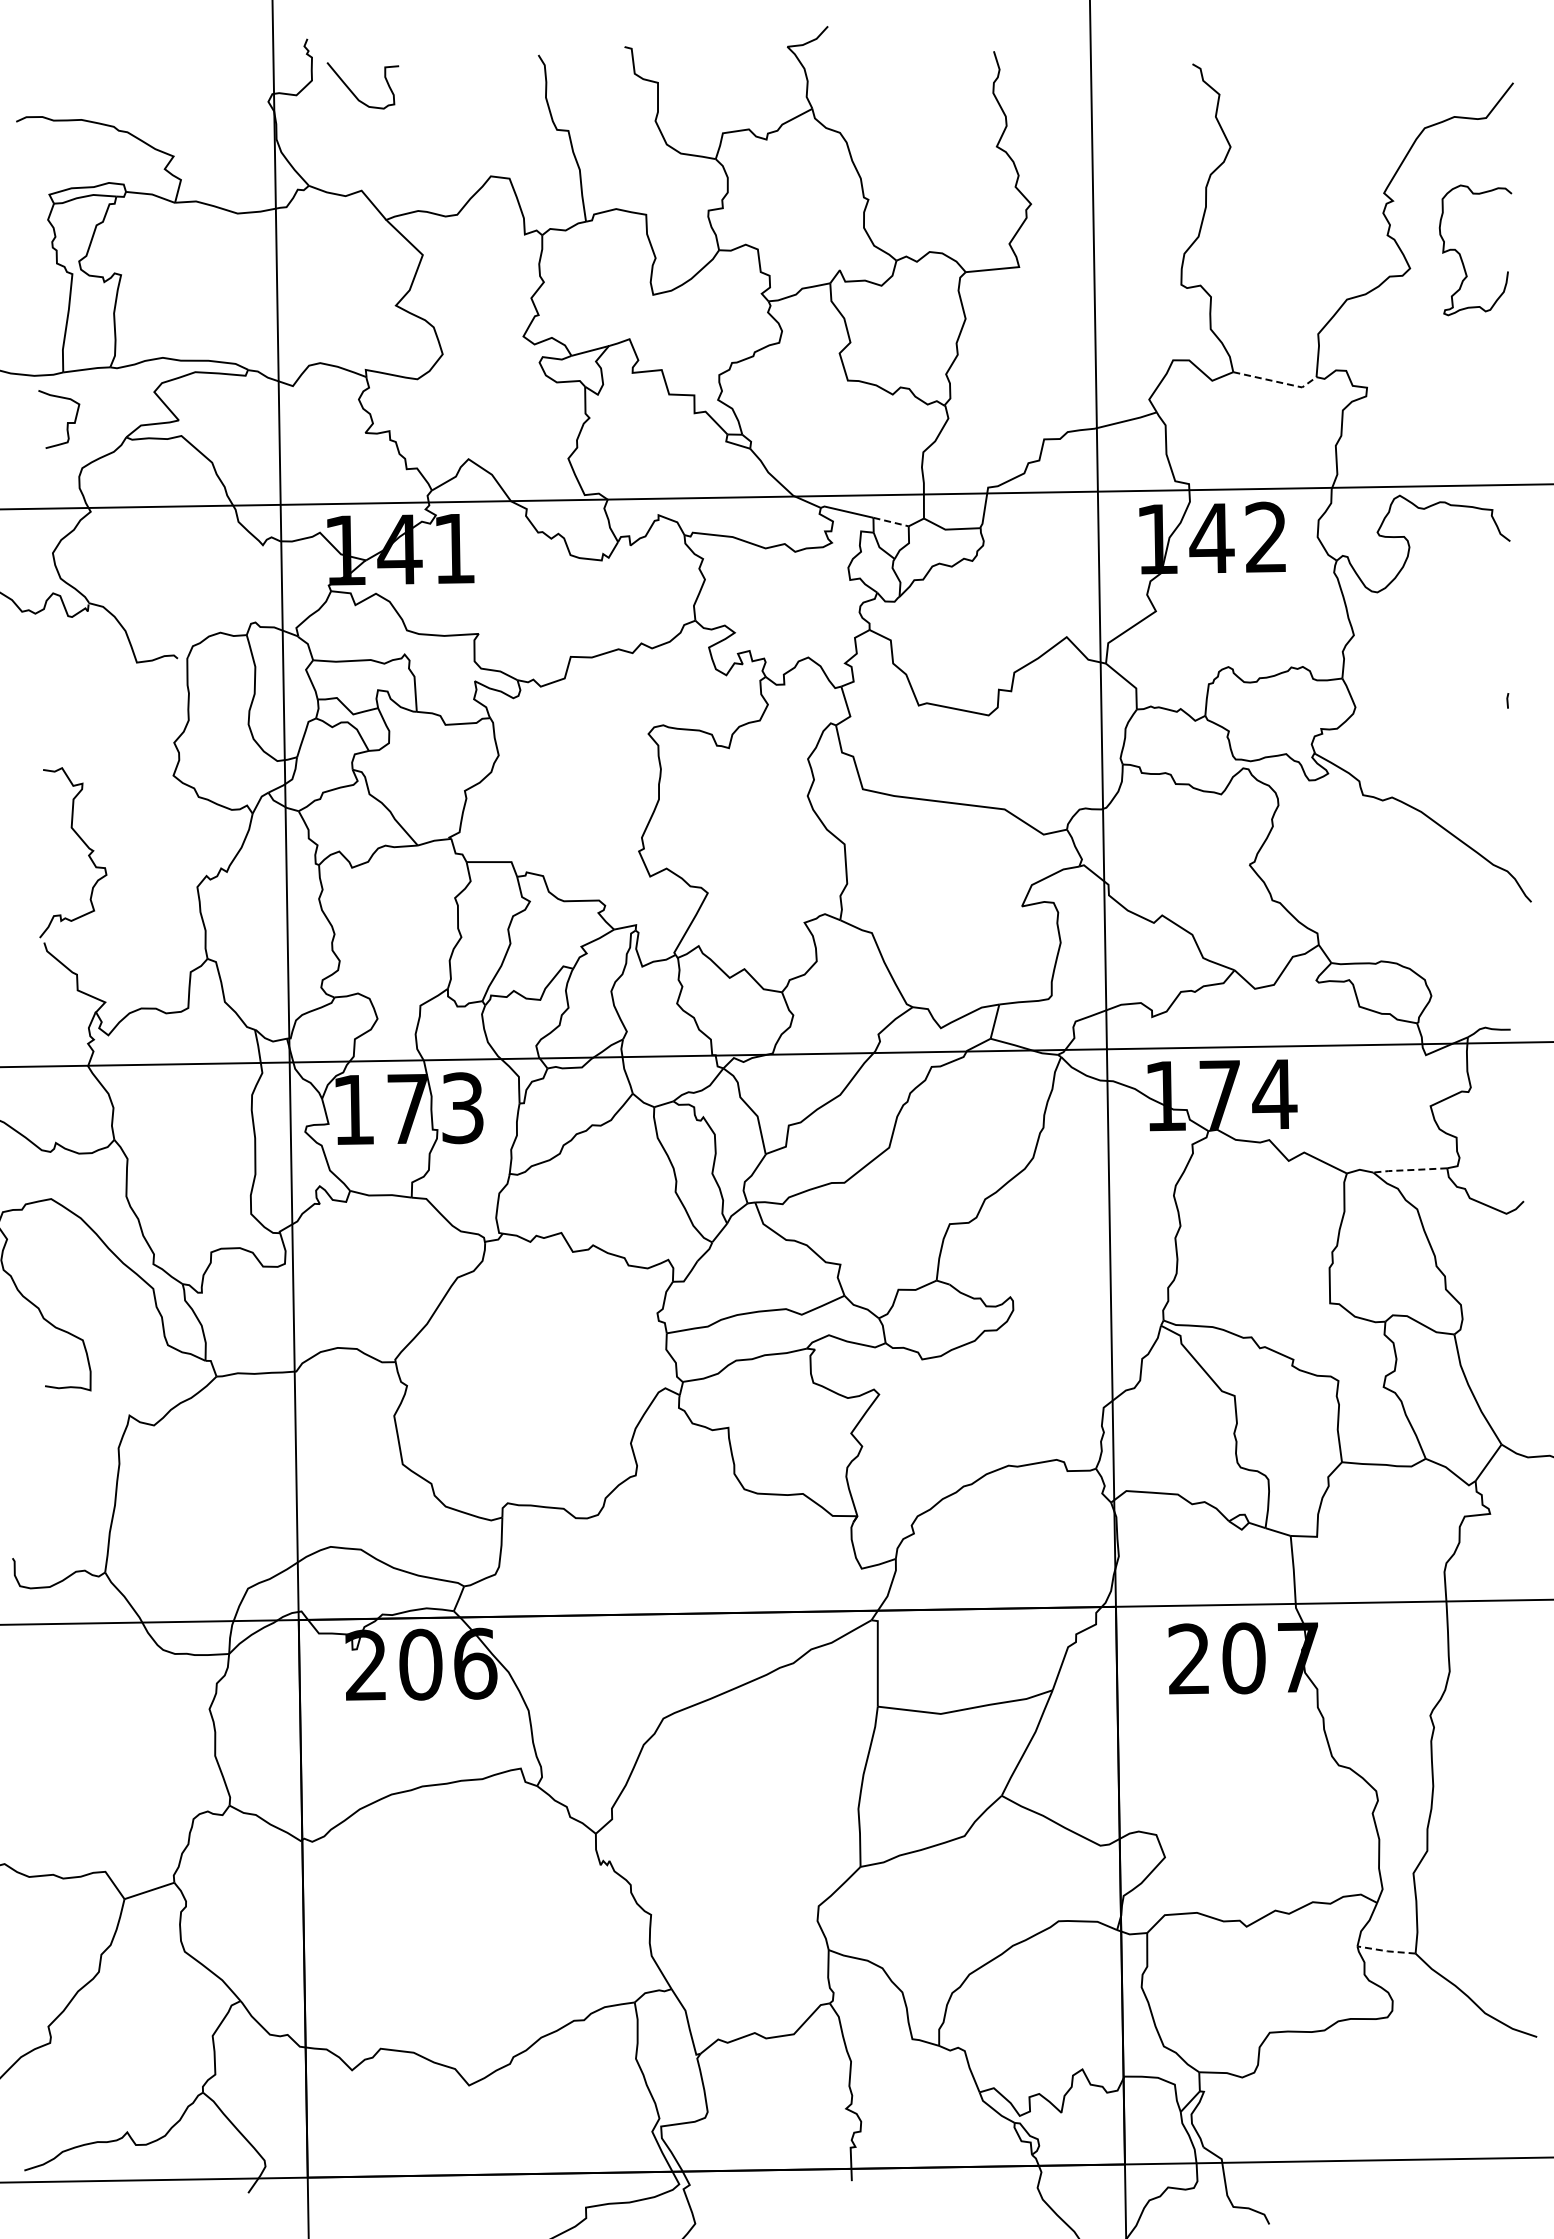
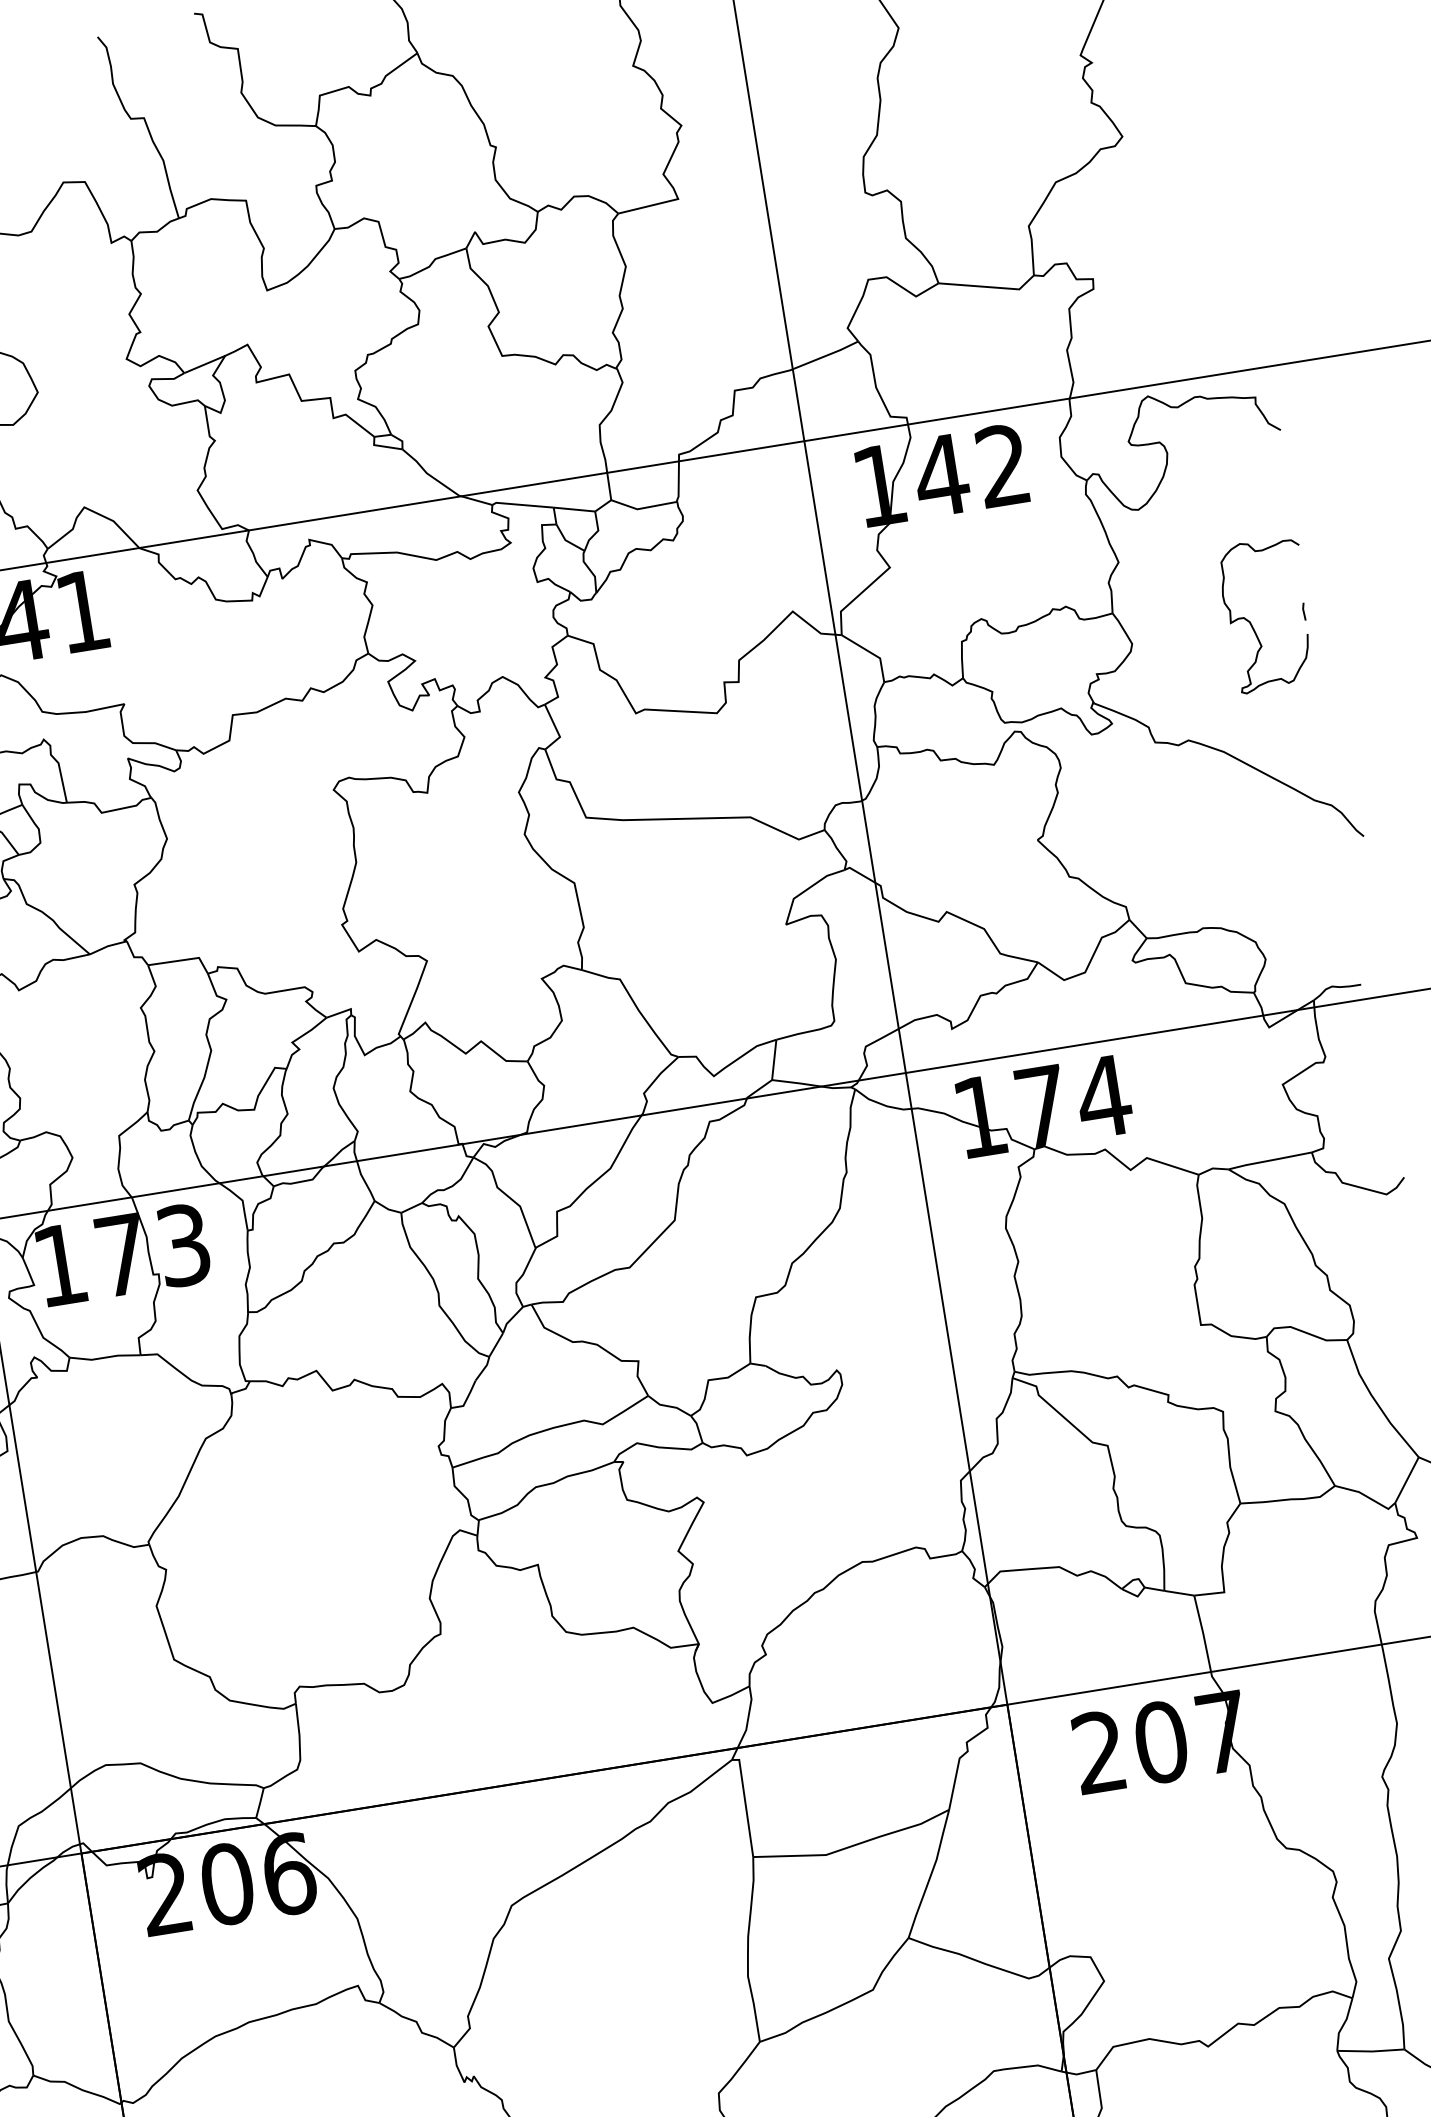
curve: (1461, 255) -> (1252, 623), moved
line: (1276, 381) -> (989, 286), dashed -> solid
line: (891, 522) -> (575, 510), dashed -> solid
line: (1409, 1170) -> (1269, 1161), dashed -> solid
line: (1386, 1951) -> (1371, 2051), dashed -> solid

